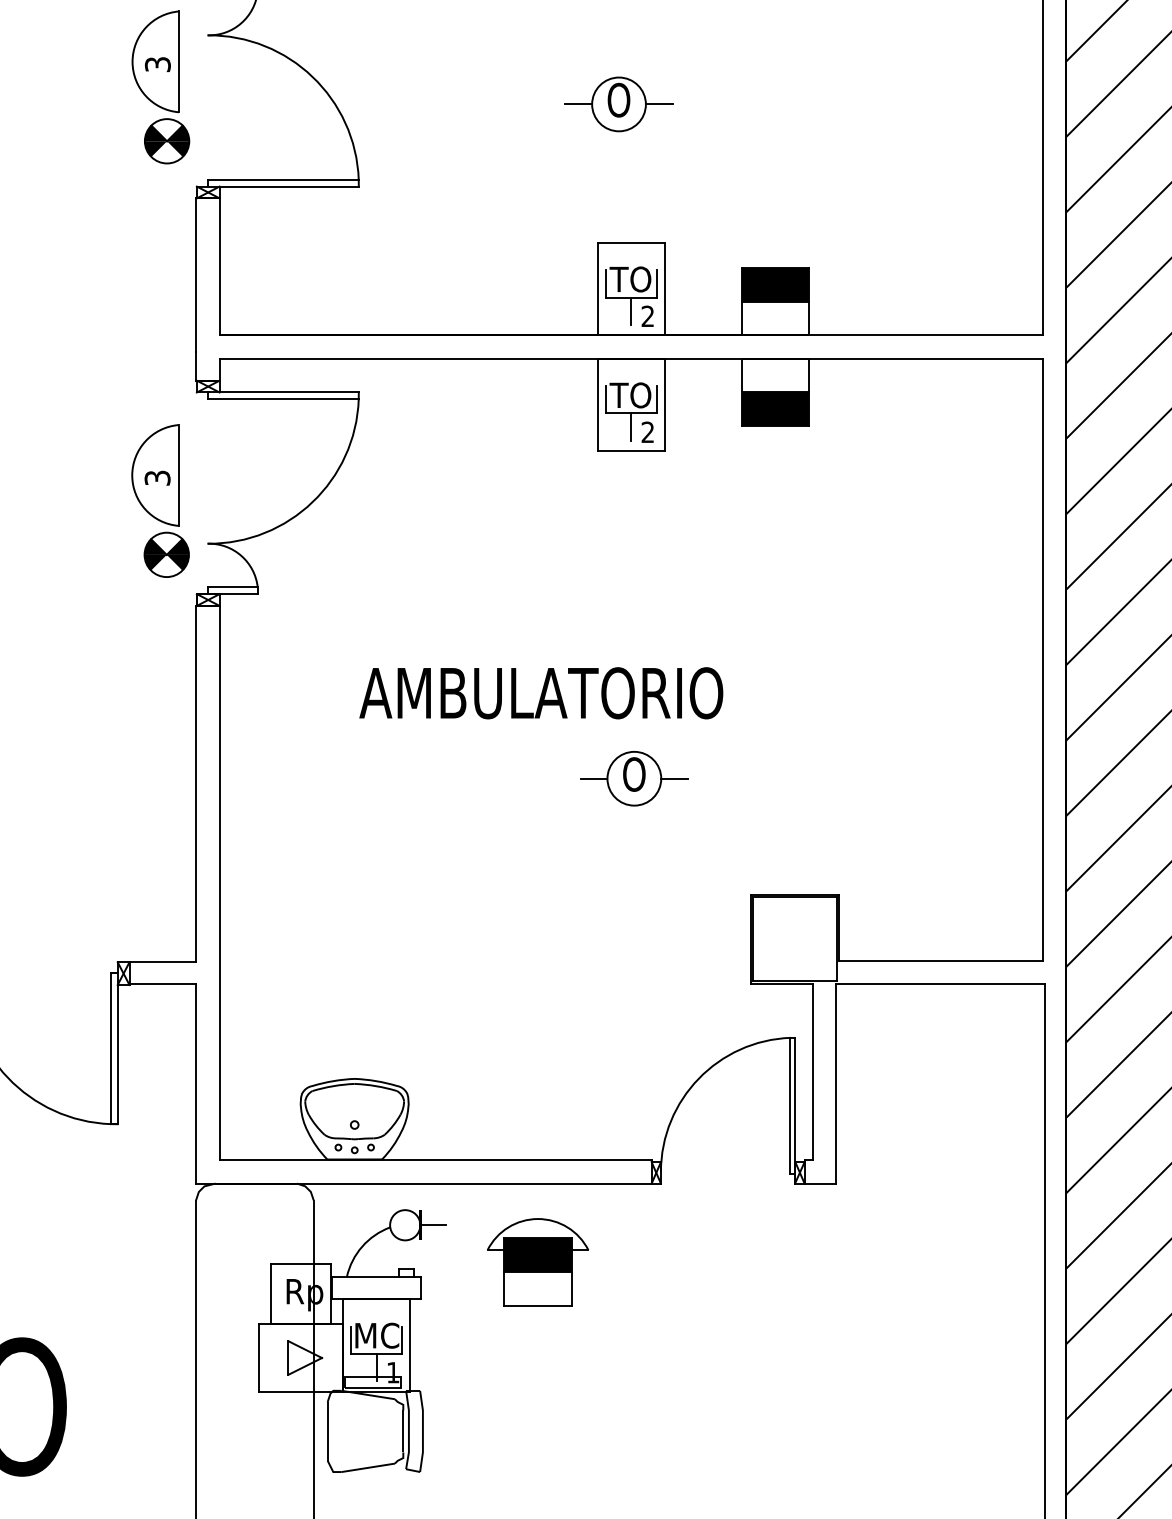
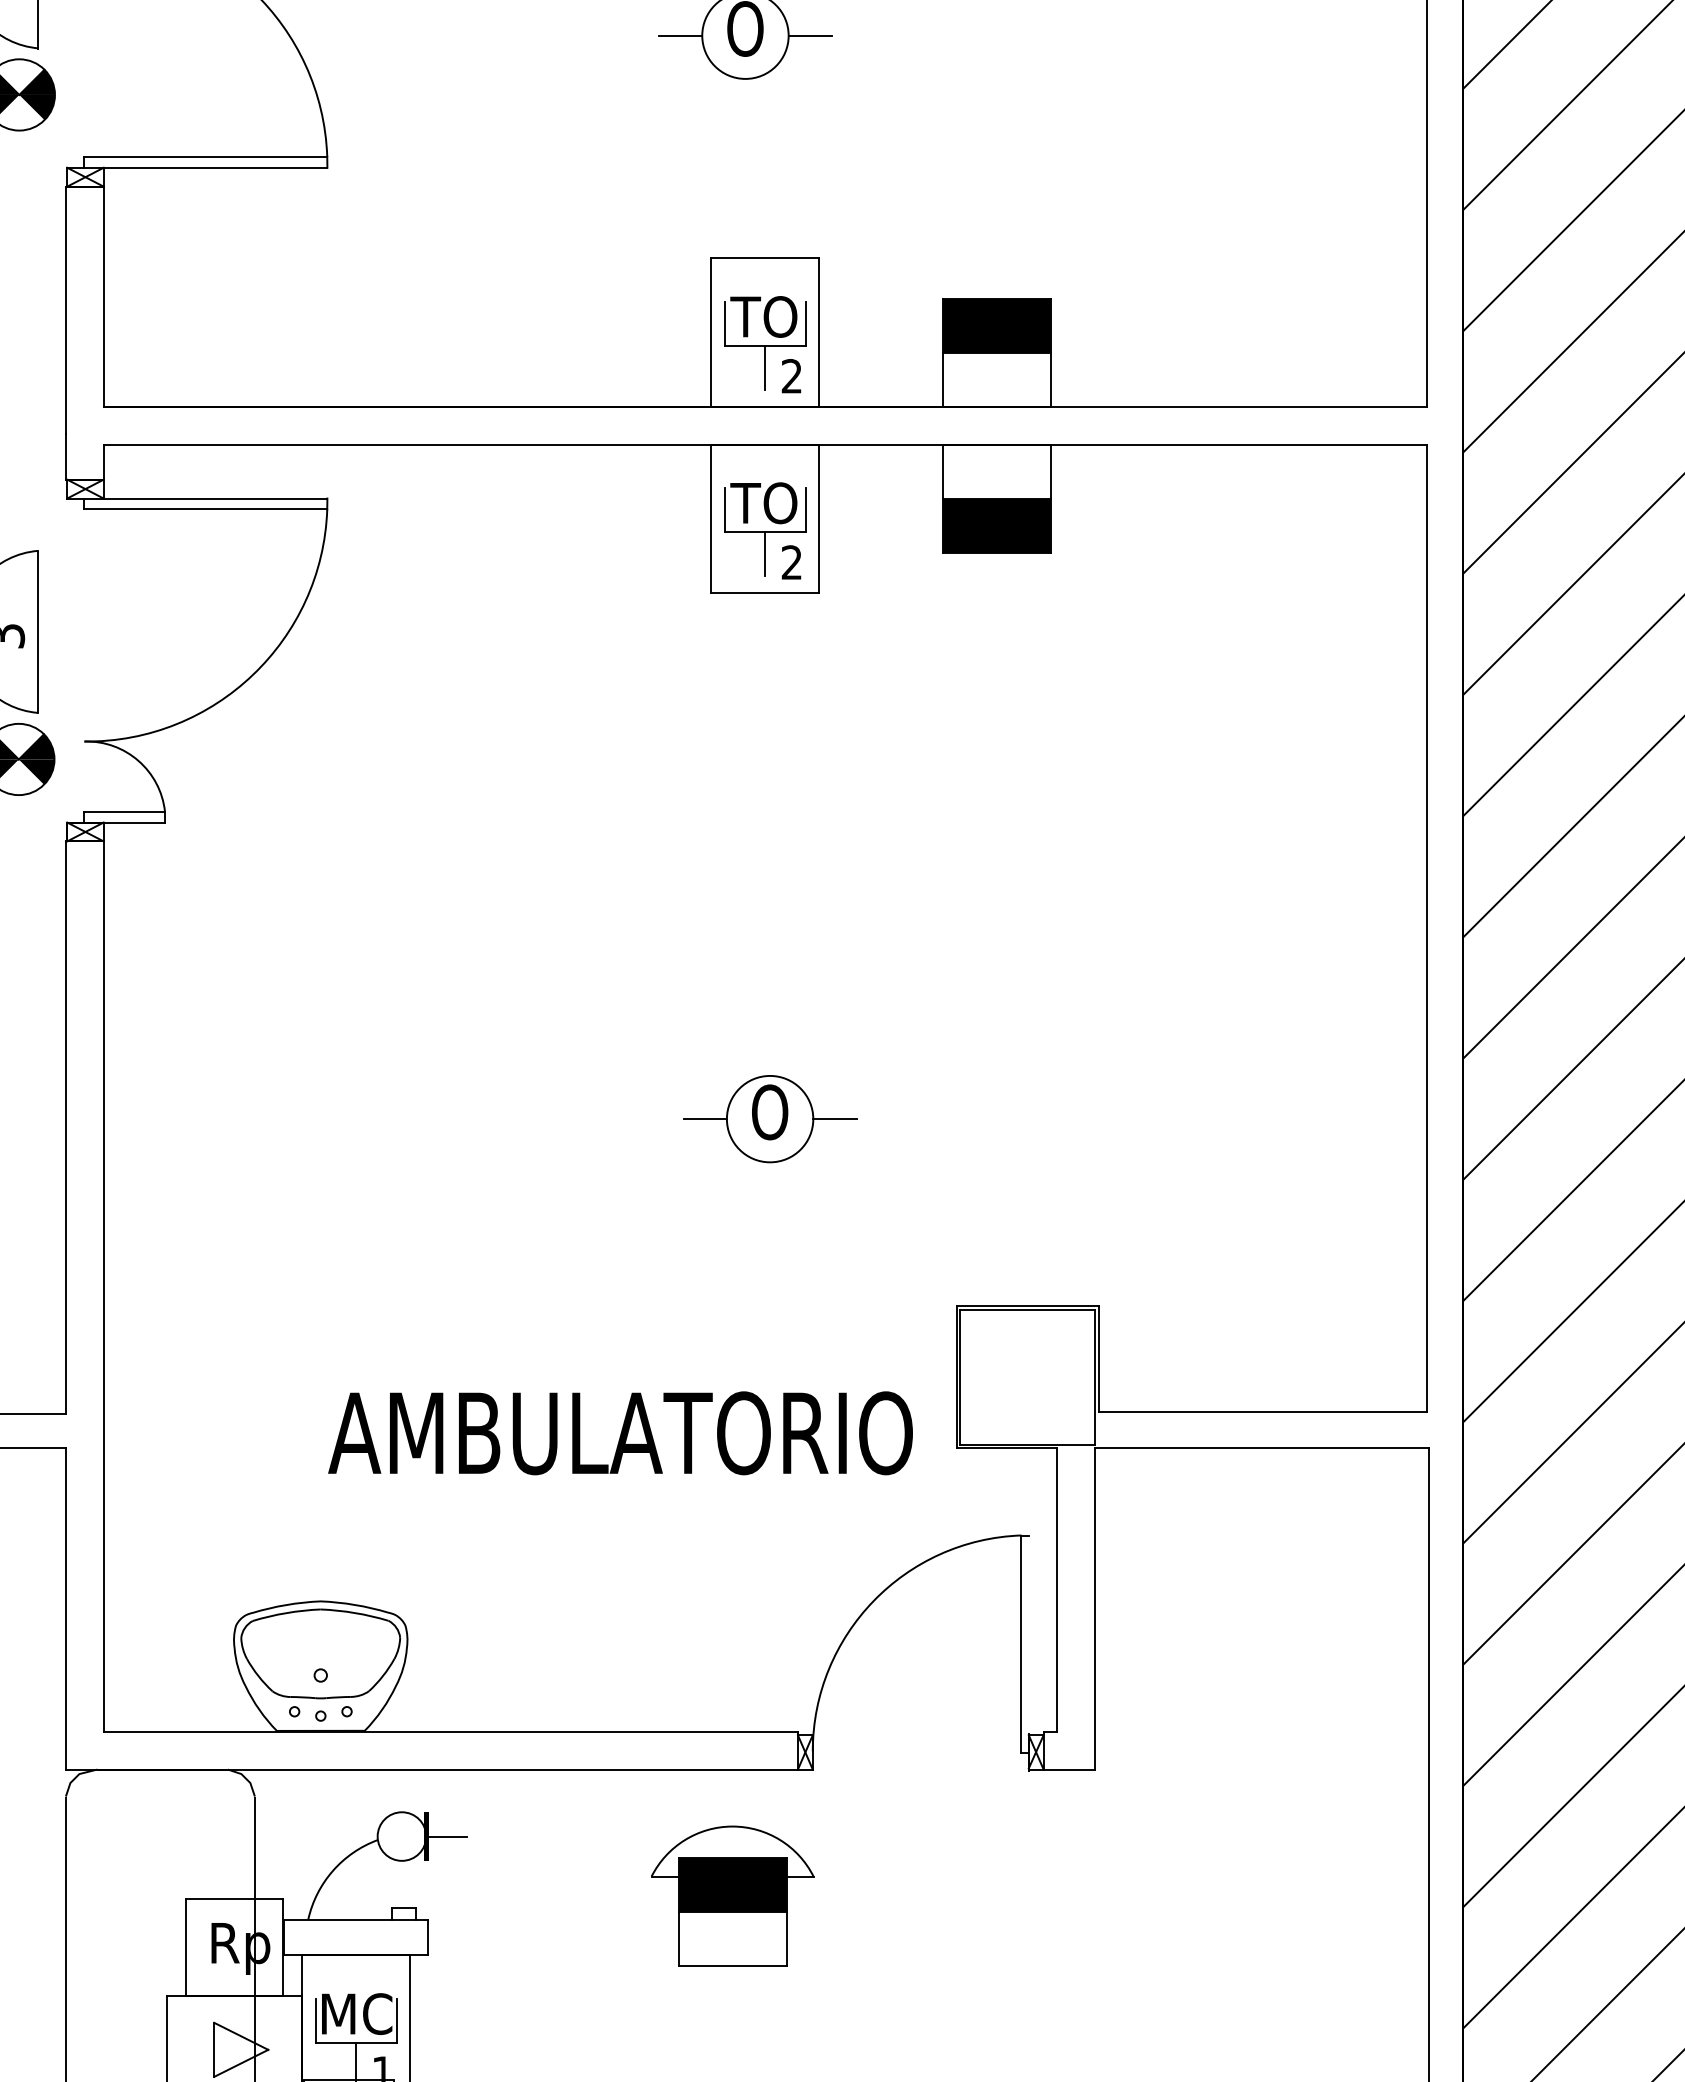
text: (541, 693) -> (620, 1433), moved
line: (795, 1104) -> (1029, 1642), removed
part: (537, 1262) -> (731, 1896), moved

